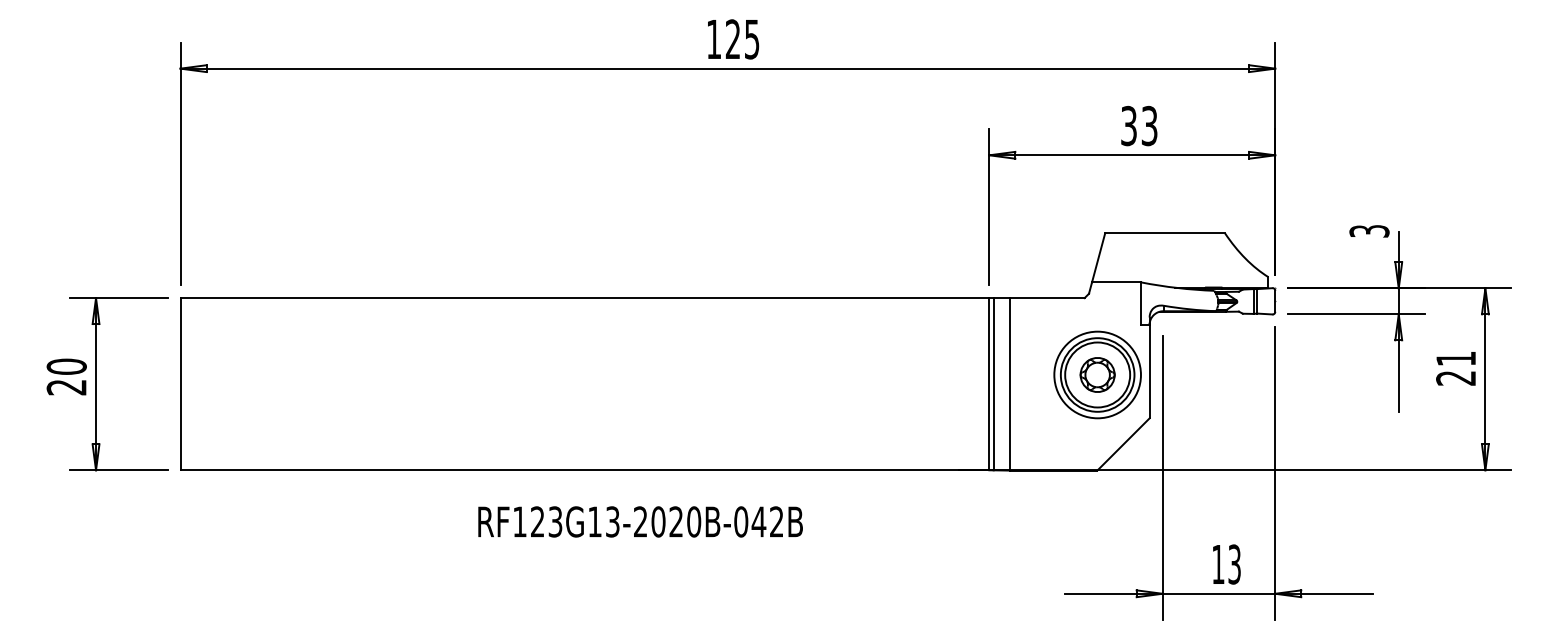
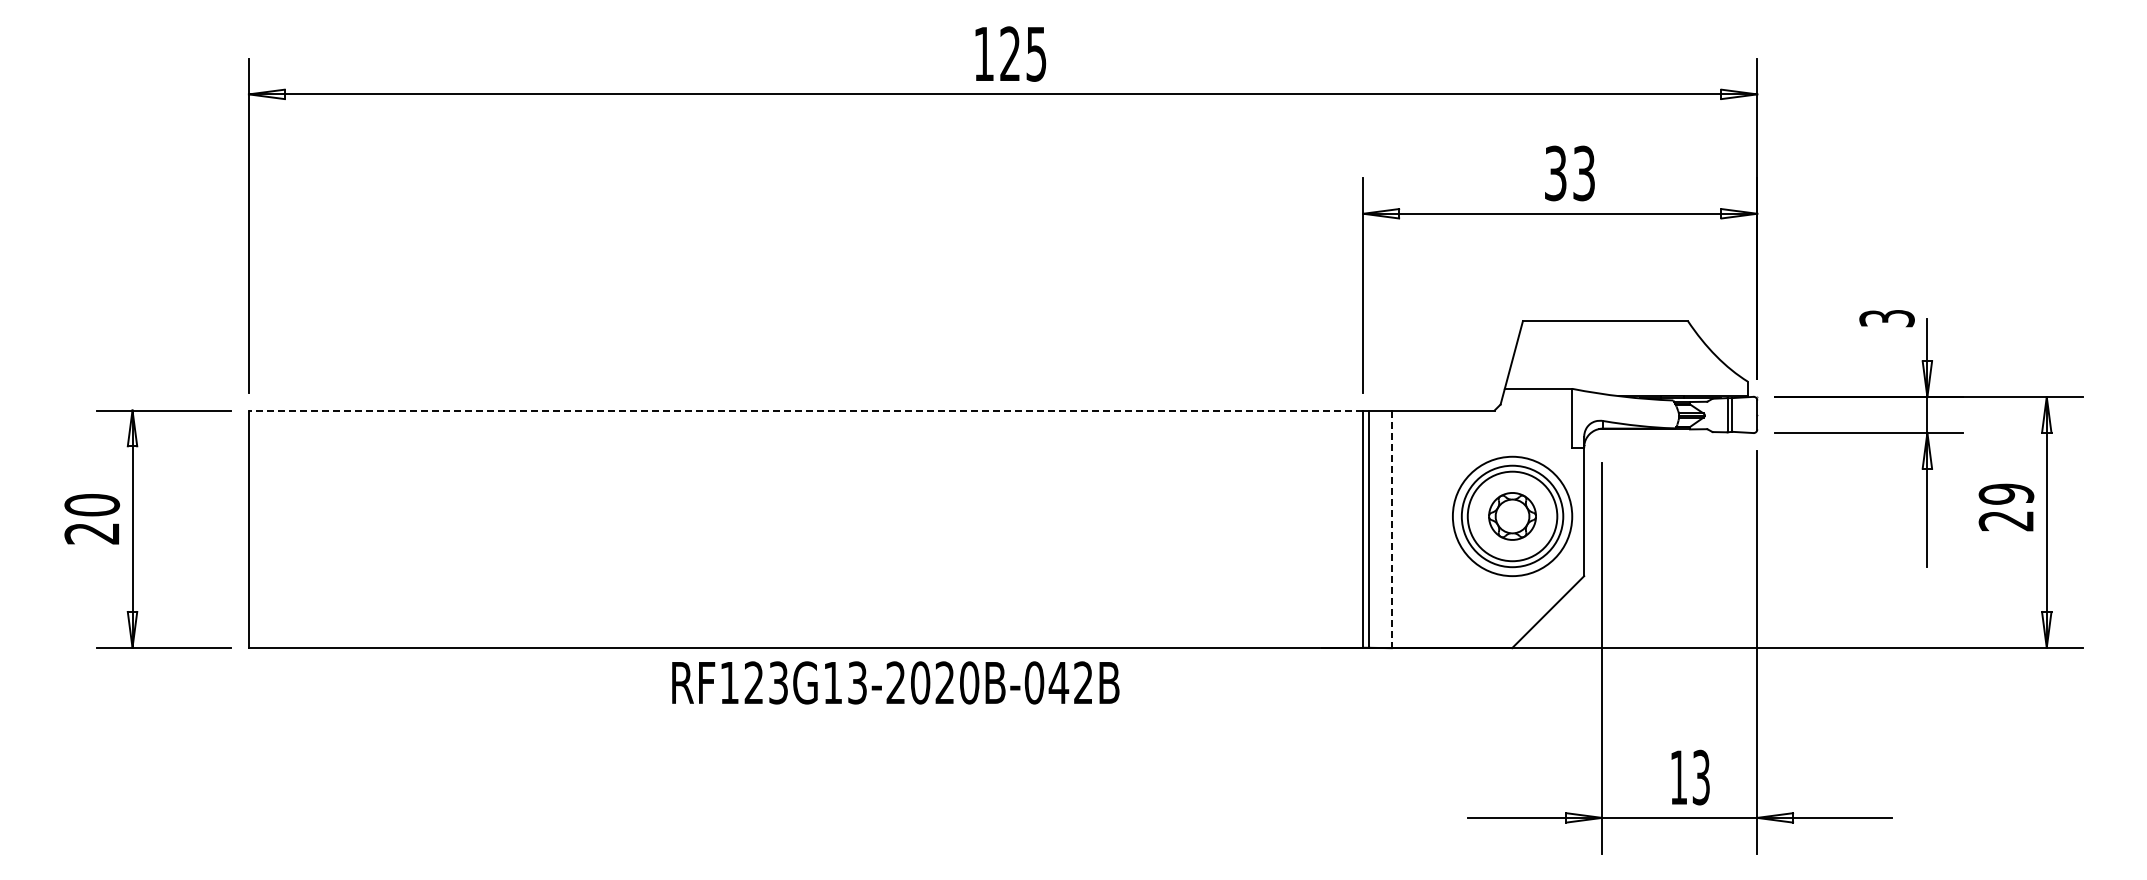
line: (584, 298) -> (805, 410), solid -> dashed
text: (1456, 358) -> (2006, 493), 21 -> 29
line: (1009, 384) -> (1391, 529), solid -> dashed
text: (640, 521) -> (895, 682), moved

